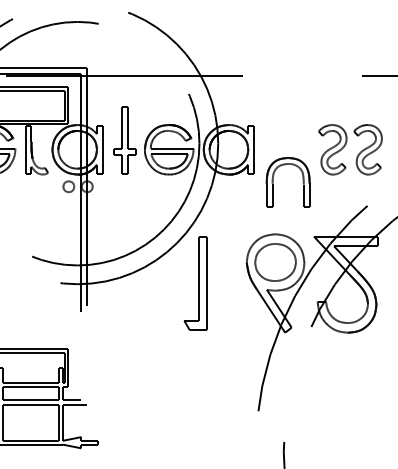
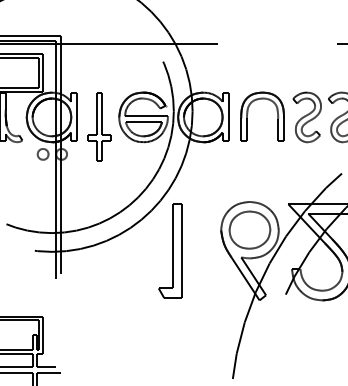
part: (124, 140) -> (98, 127), moved
part: (273, 182) -> (247, 117), moved

